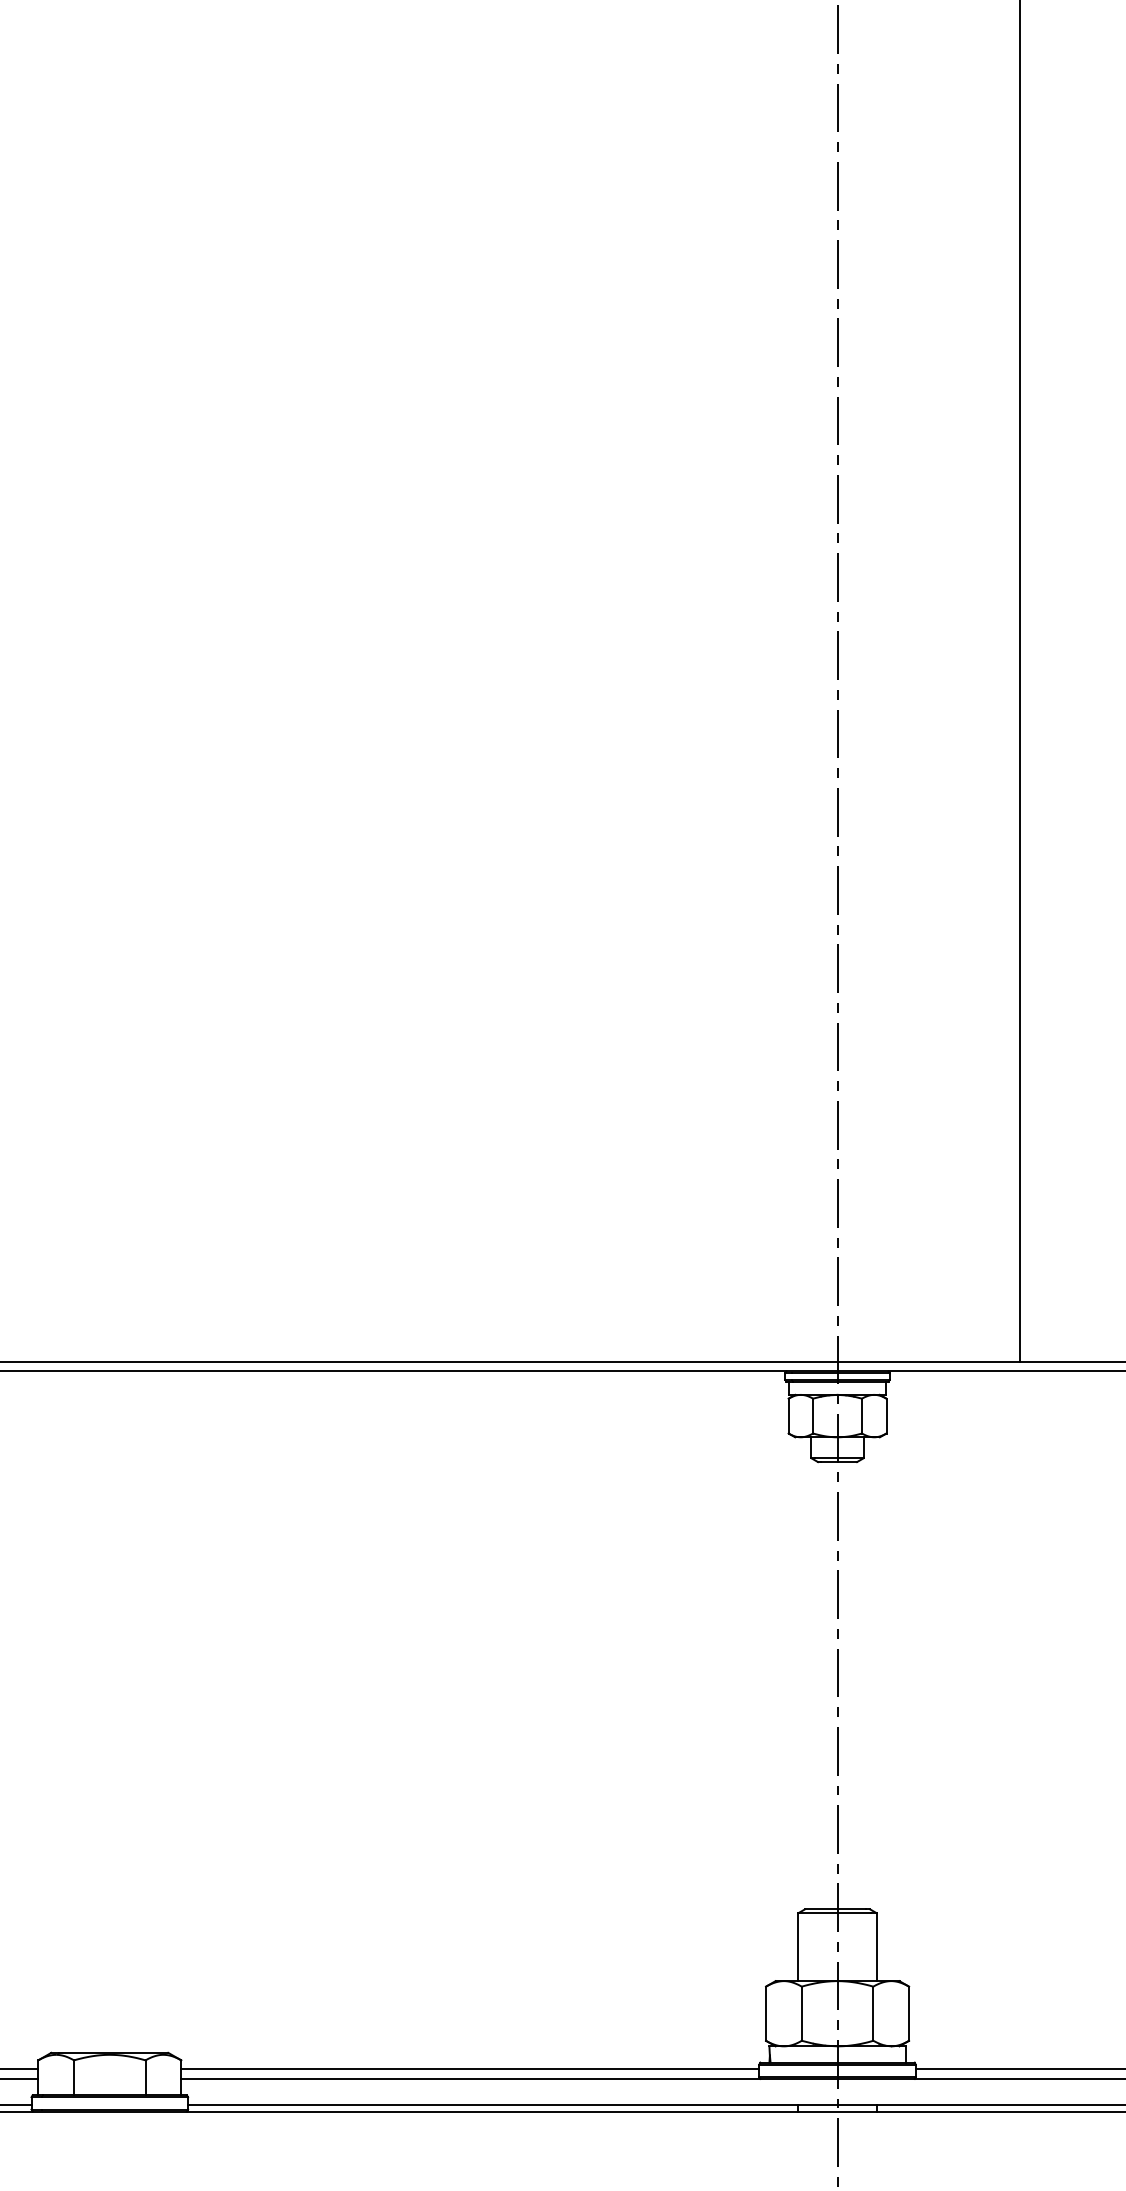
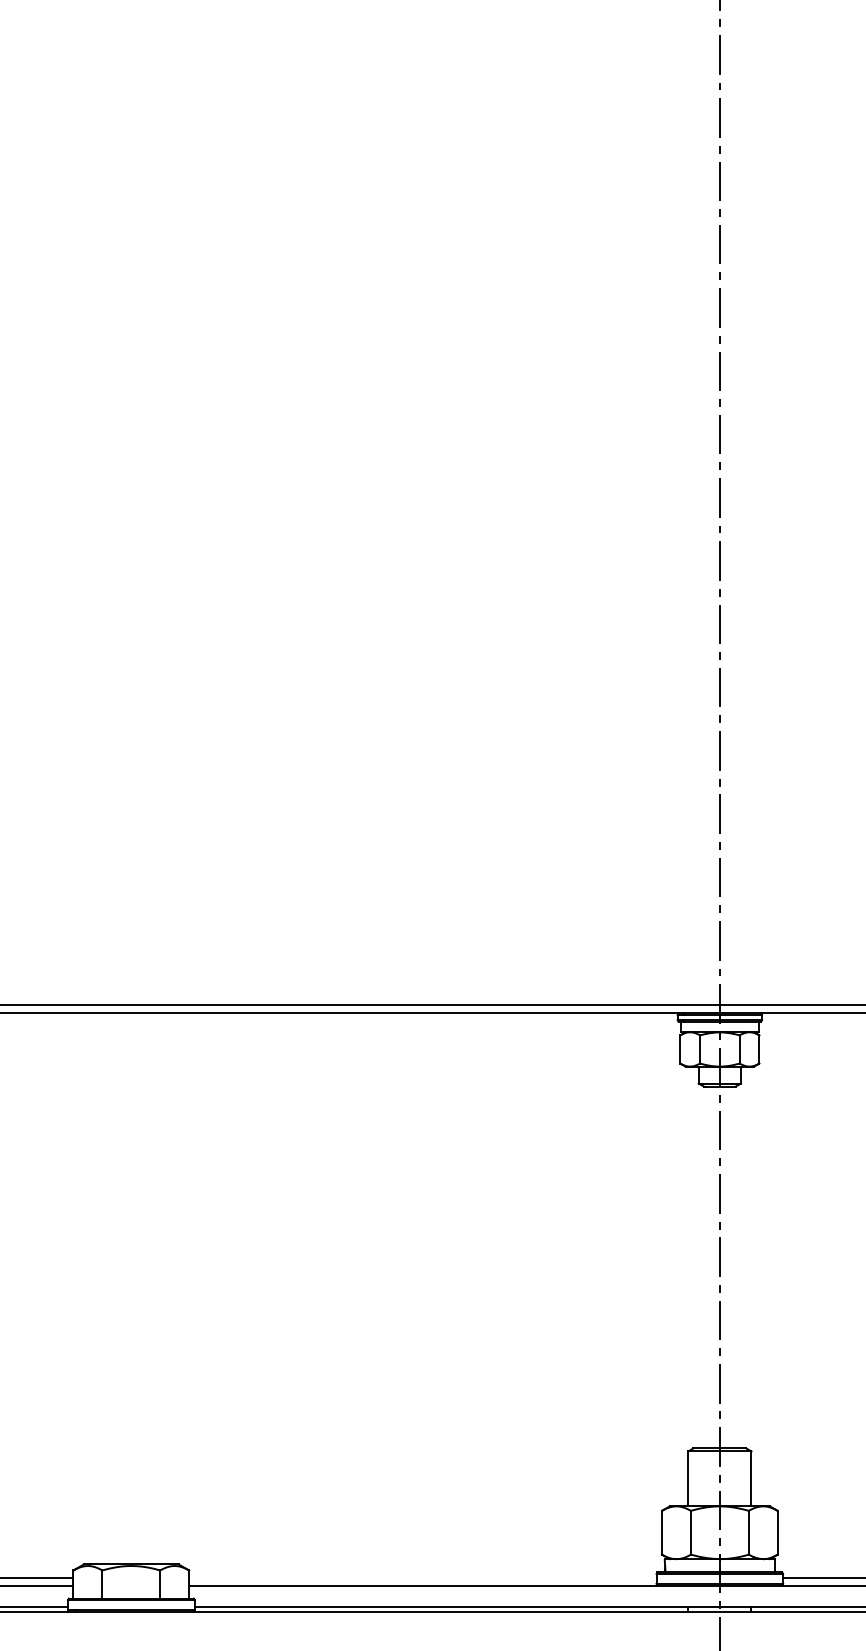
line: (470, 2069) -> (423, 1577), removed

